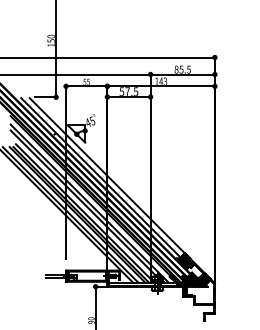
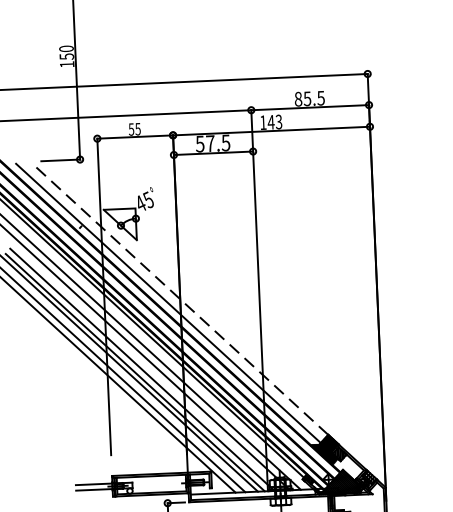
line: (107, 175) -> (180, 298), solid -> dashed

